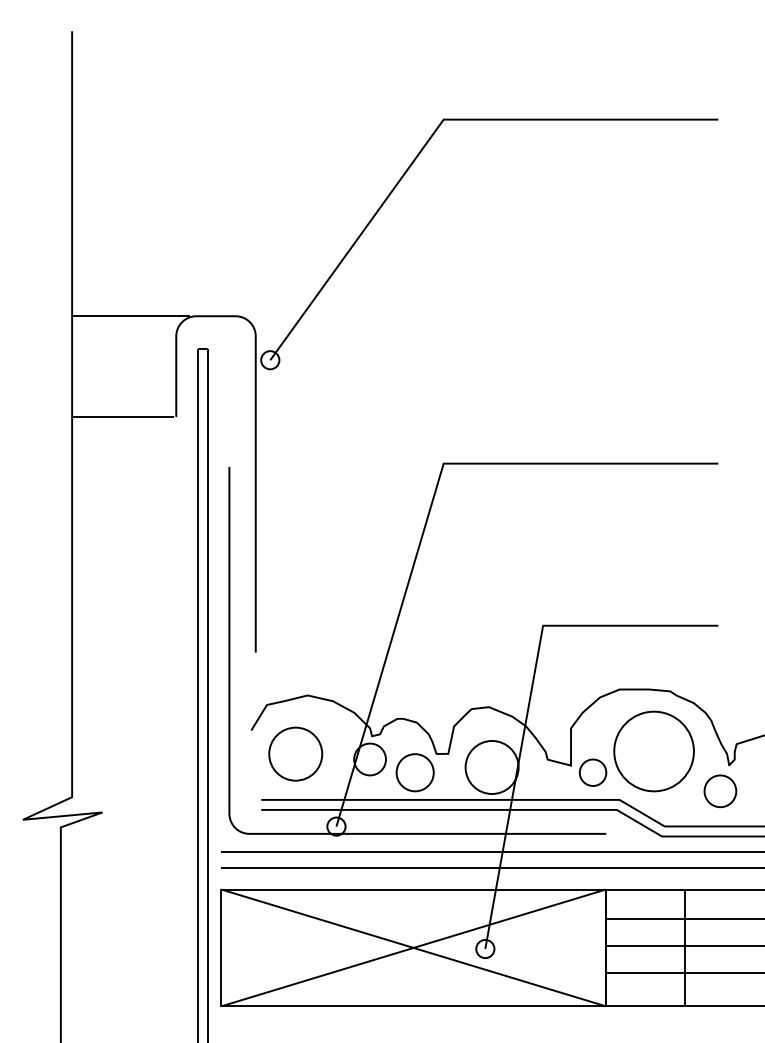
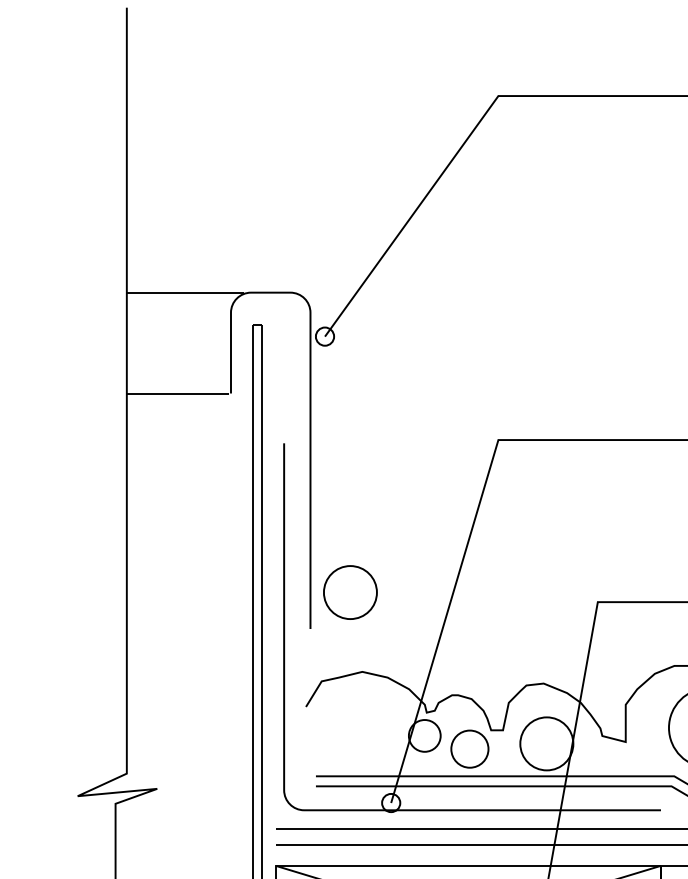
part: (295, 753) -> (350, 591), moved
part: (593, 772) -> (648, 748), removed

